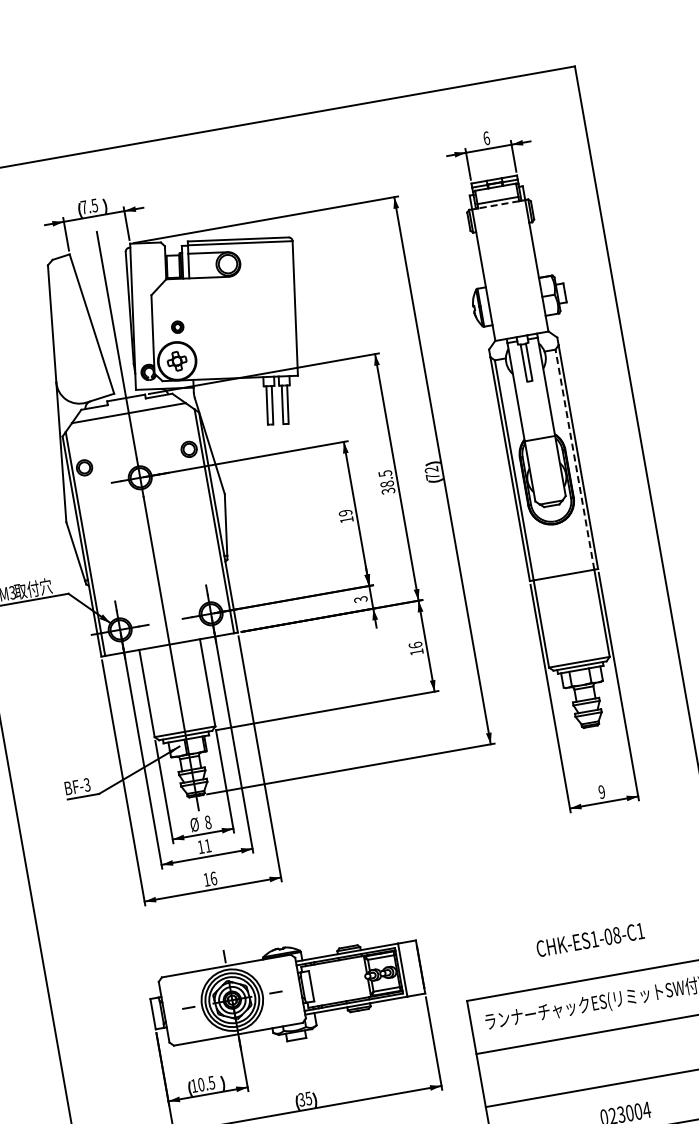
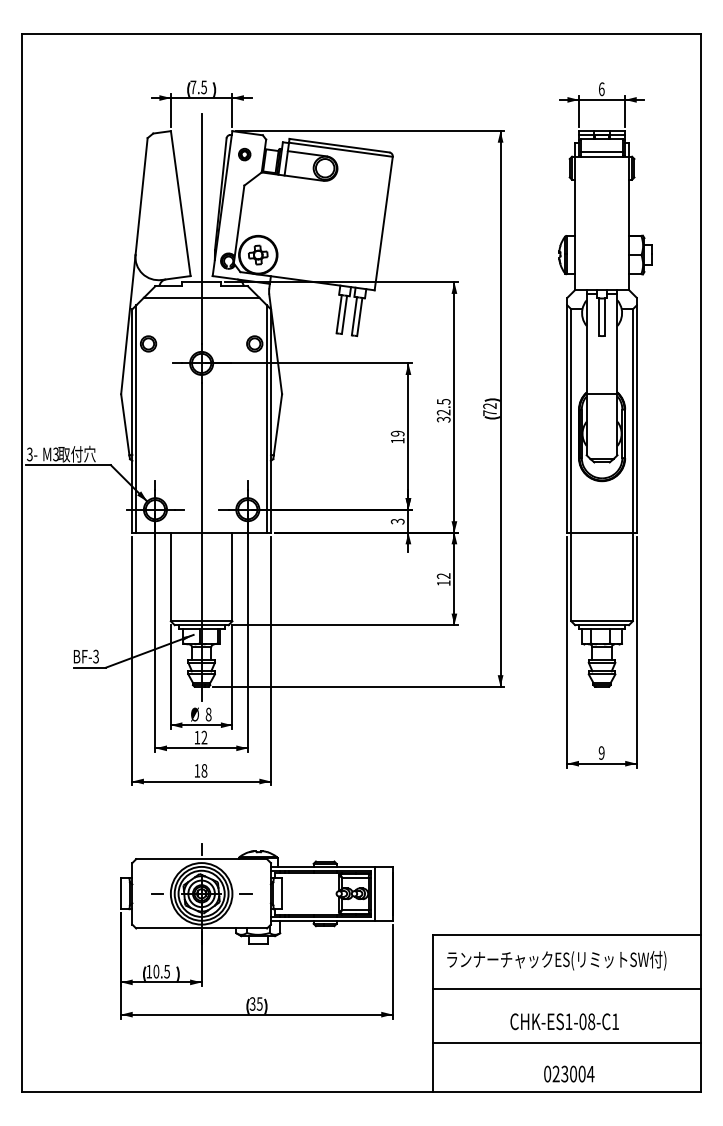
line: (499, 204) -> (602, 156), dashed -> solid
part: (177, 327) -> (244, 154), moved
line: (574, 460) -> (632, 421), dashed -> solid
text: (386, 484) -> (443, 412), 38.5 -> 32.5
text: (415, 644) -> (443, 575), 16 -> 12
text: (208, 845) -> (204, 737), 11 -> 12
text: (213, 878) -> (204, 770), 16 -> 18
text: (590, 939) -> (564, 1021), moved

